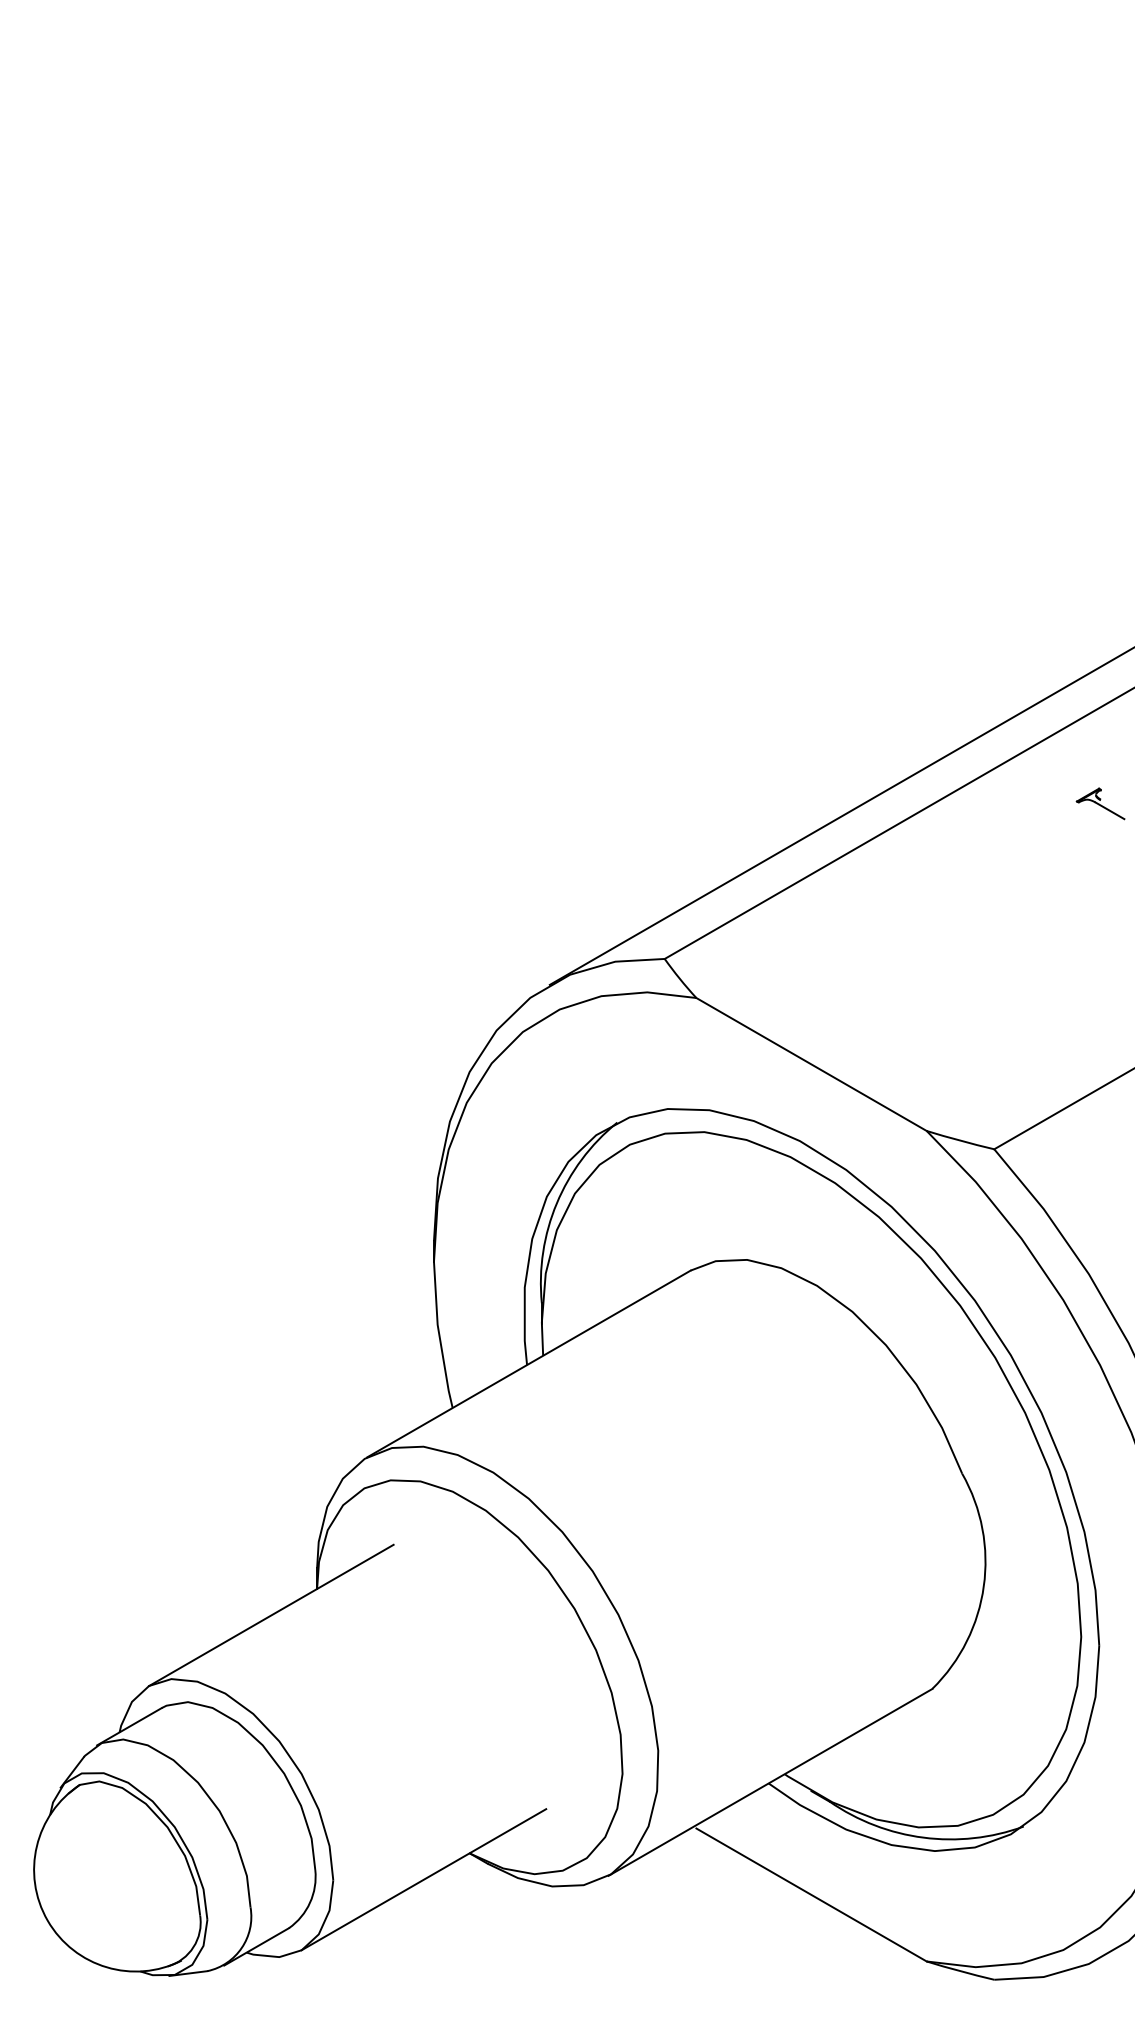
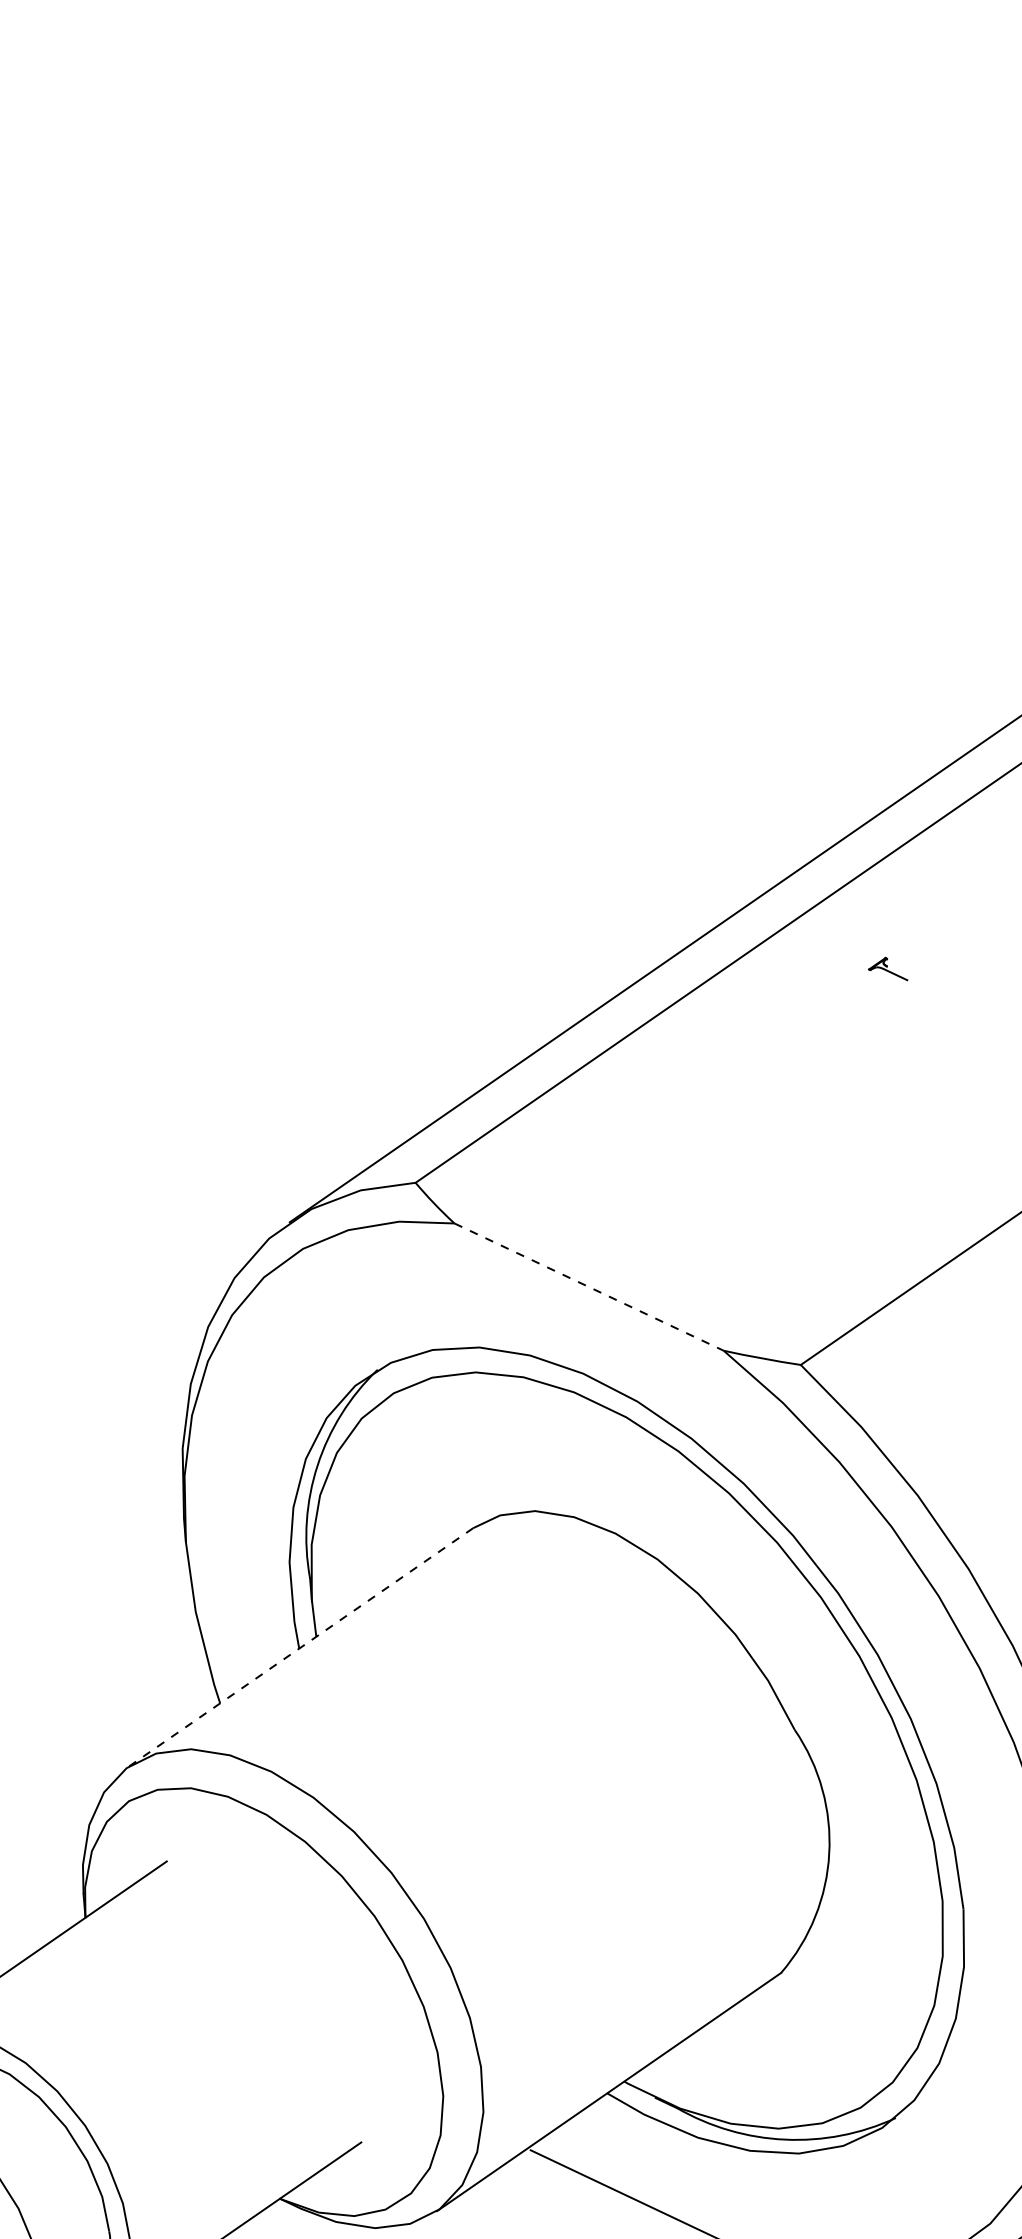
part: (1100, 803) -> (887, 969), size x0.7
line: (811, 1064) -> (589, 1287), solid -> dashed
line: (528, 1363) -> (300, 1646), solid -> dashed

